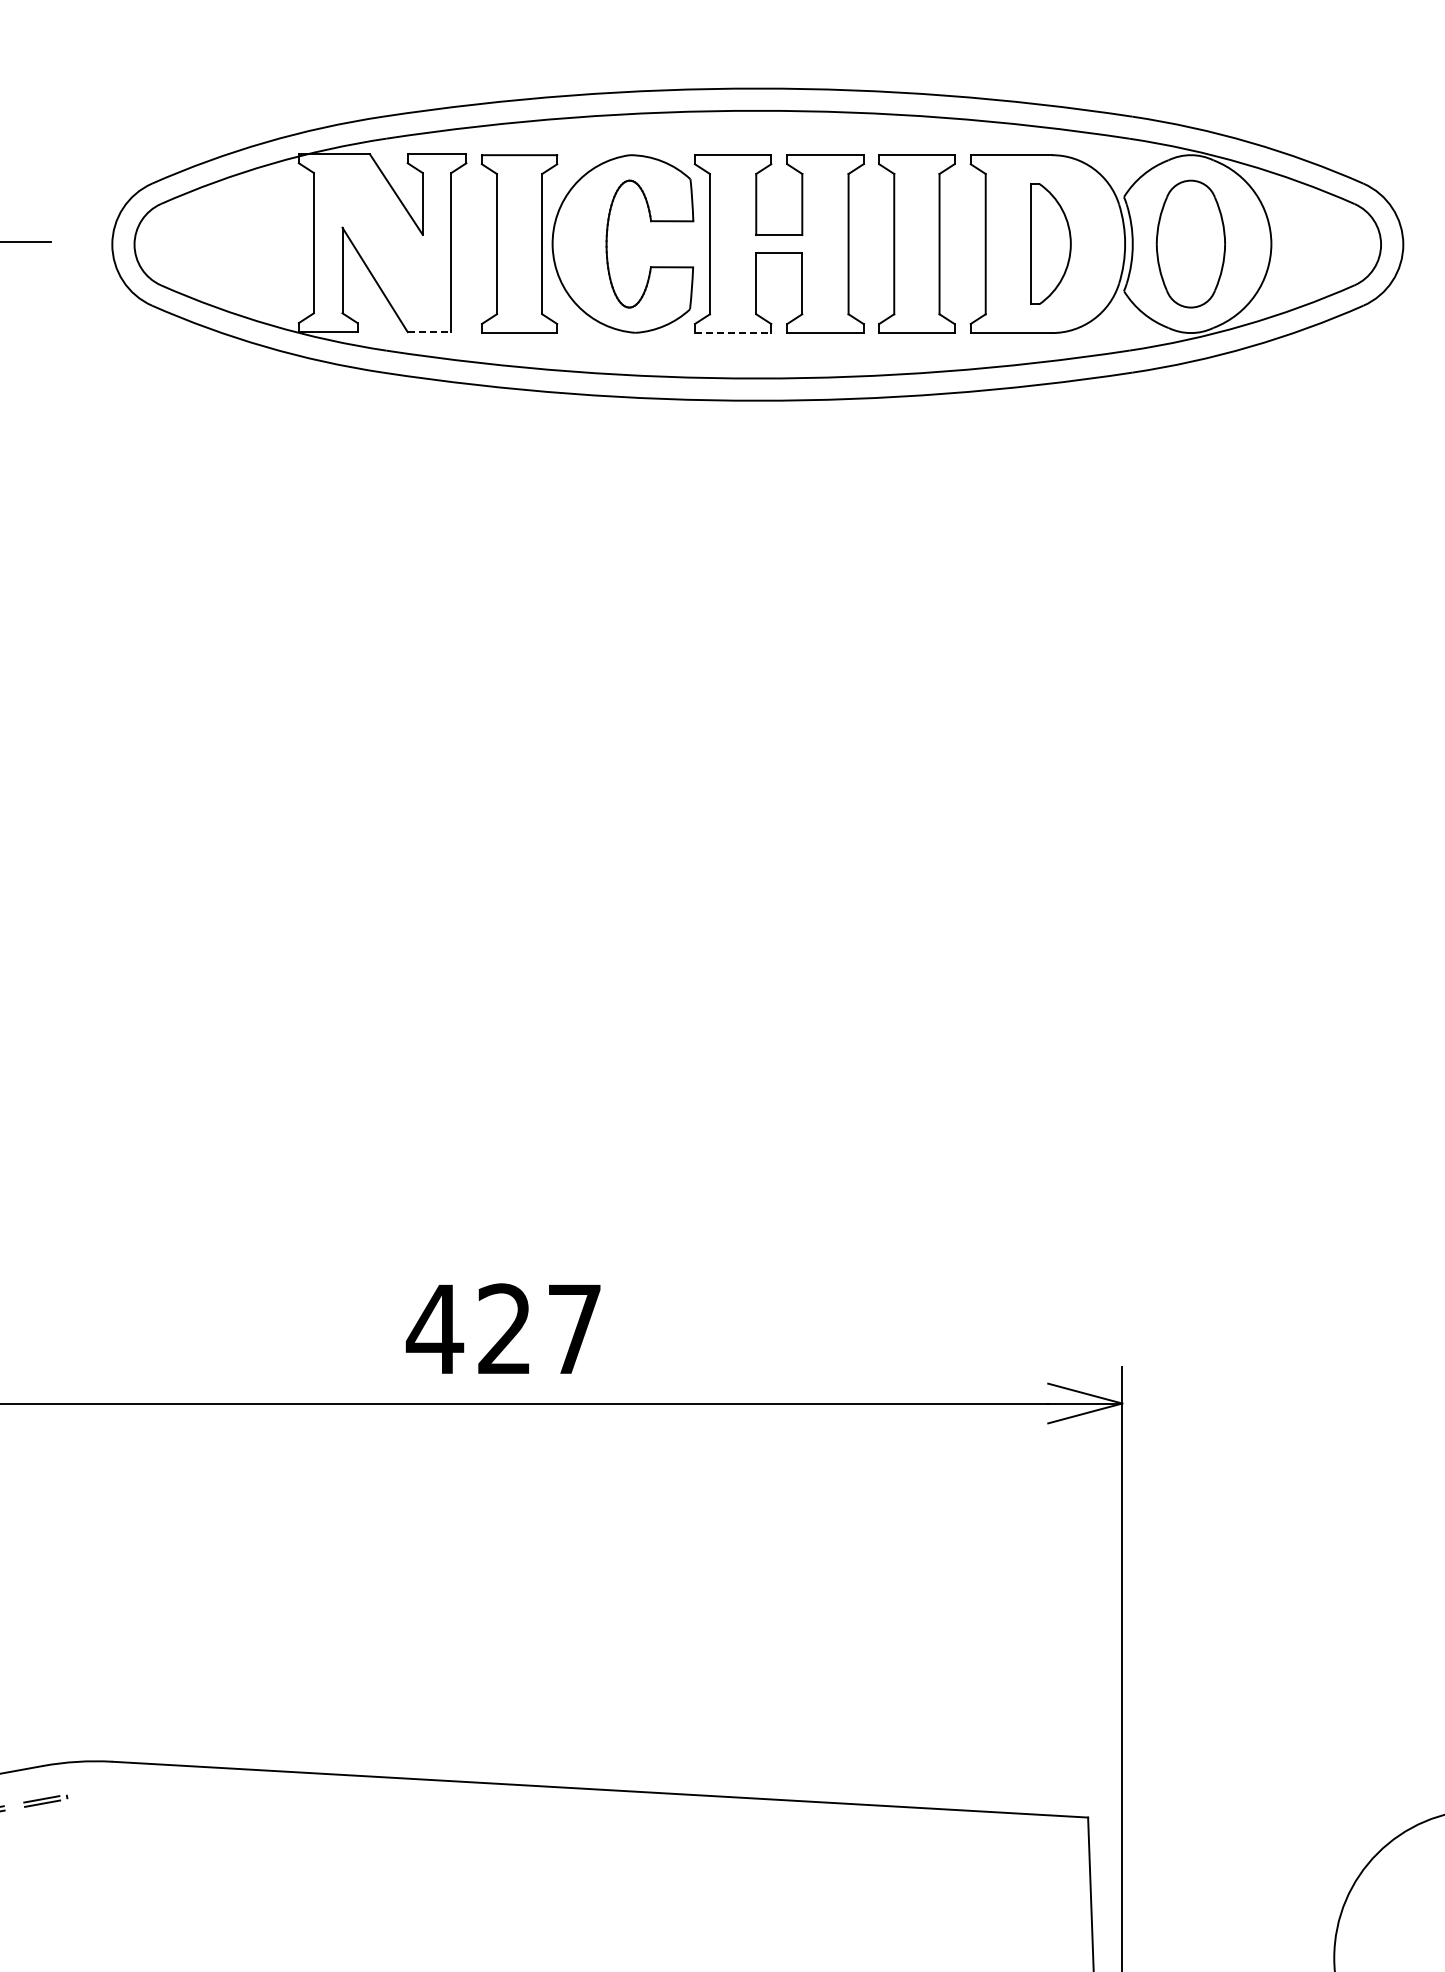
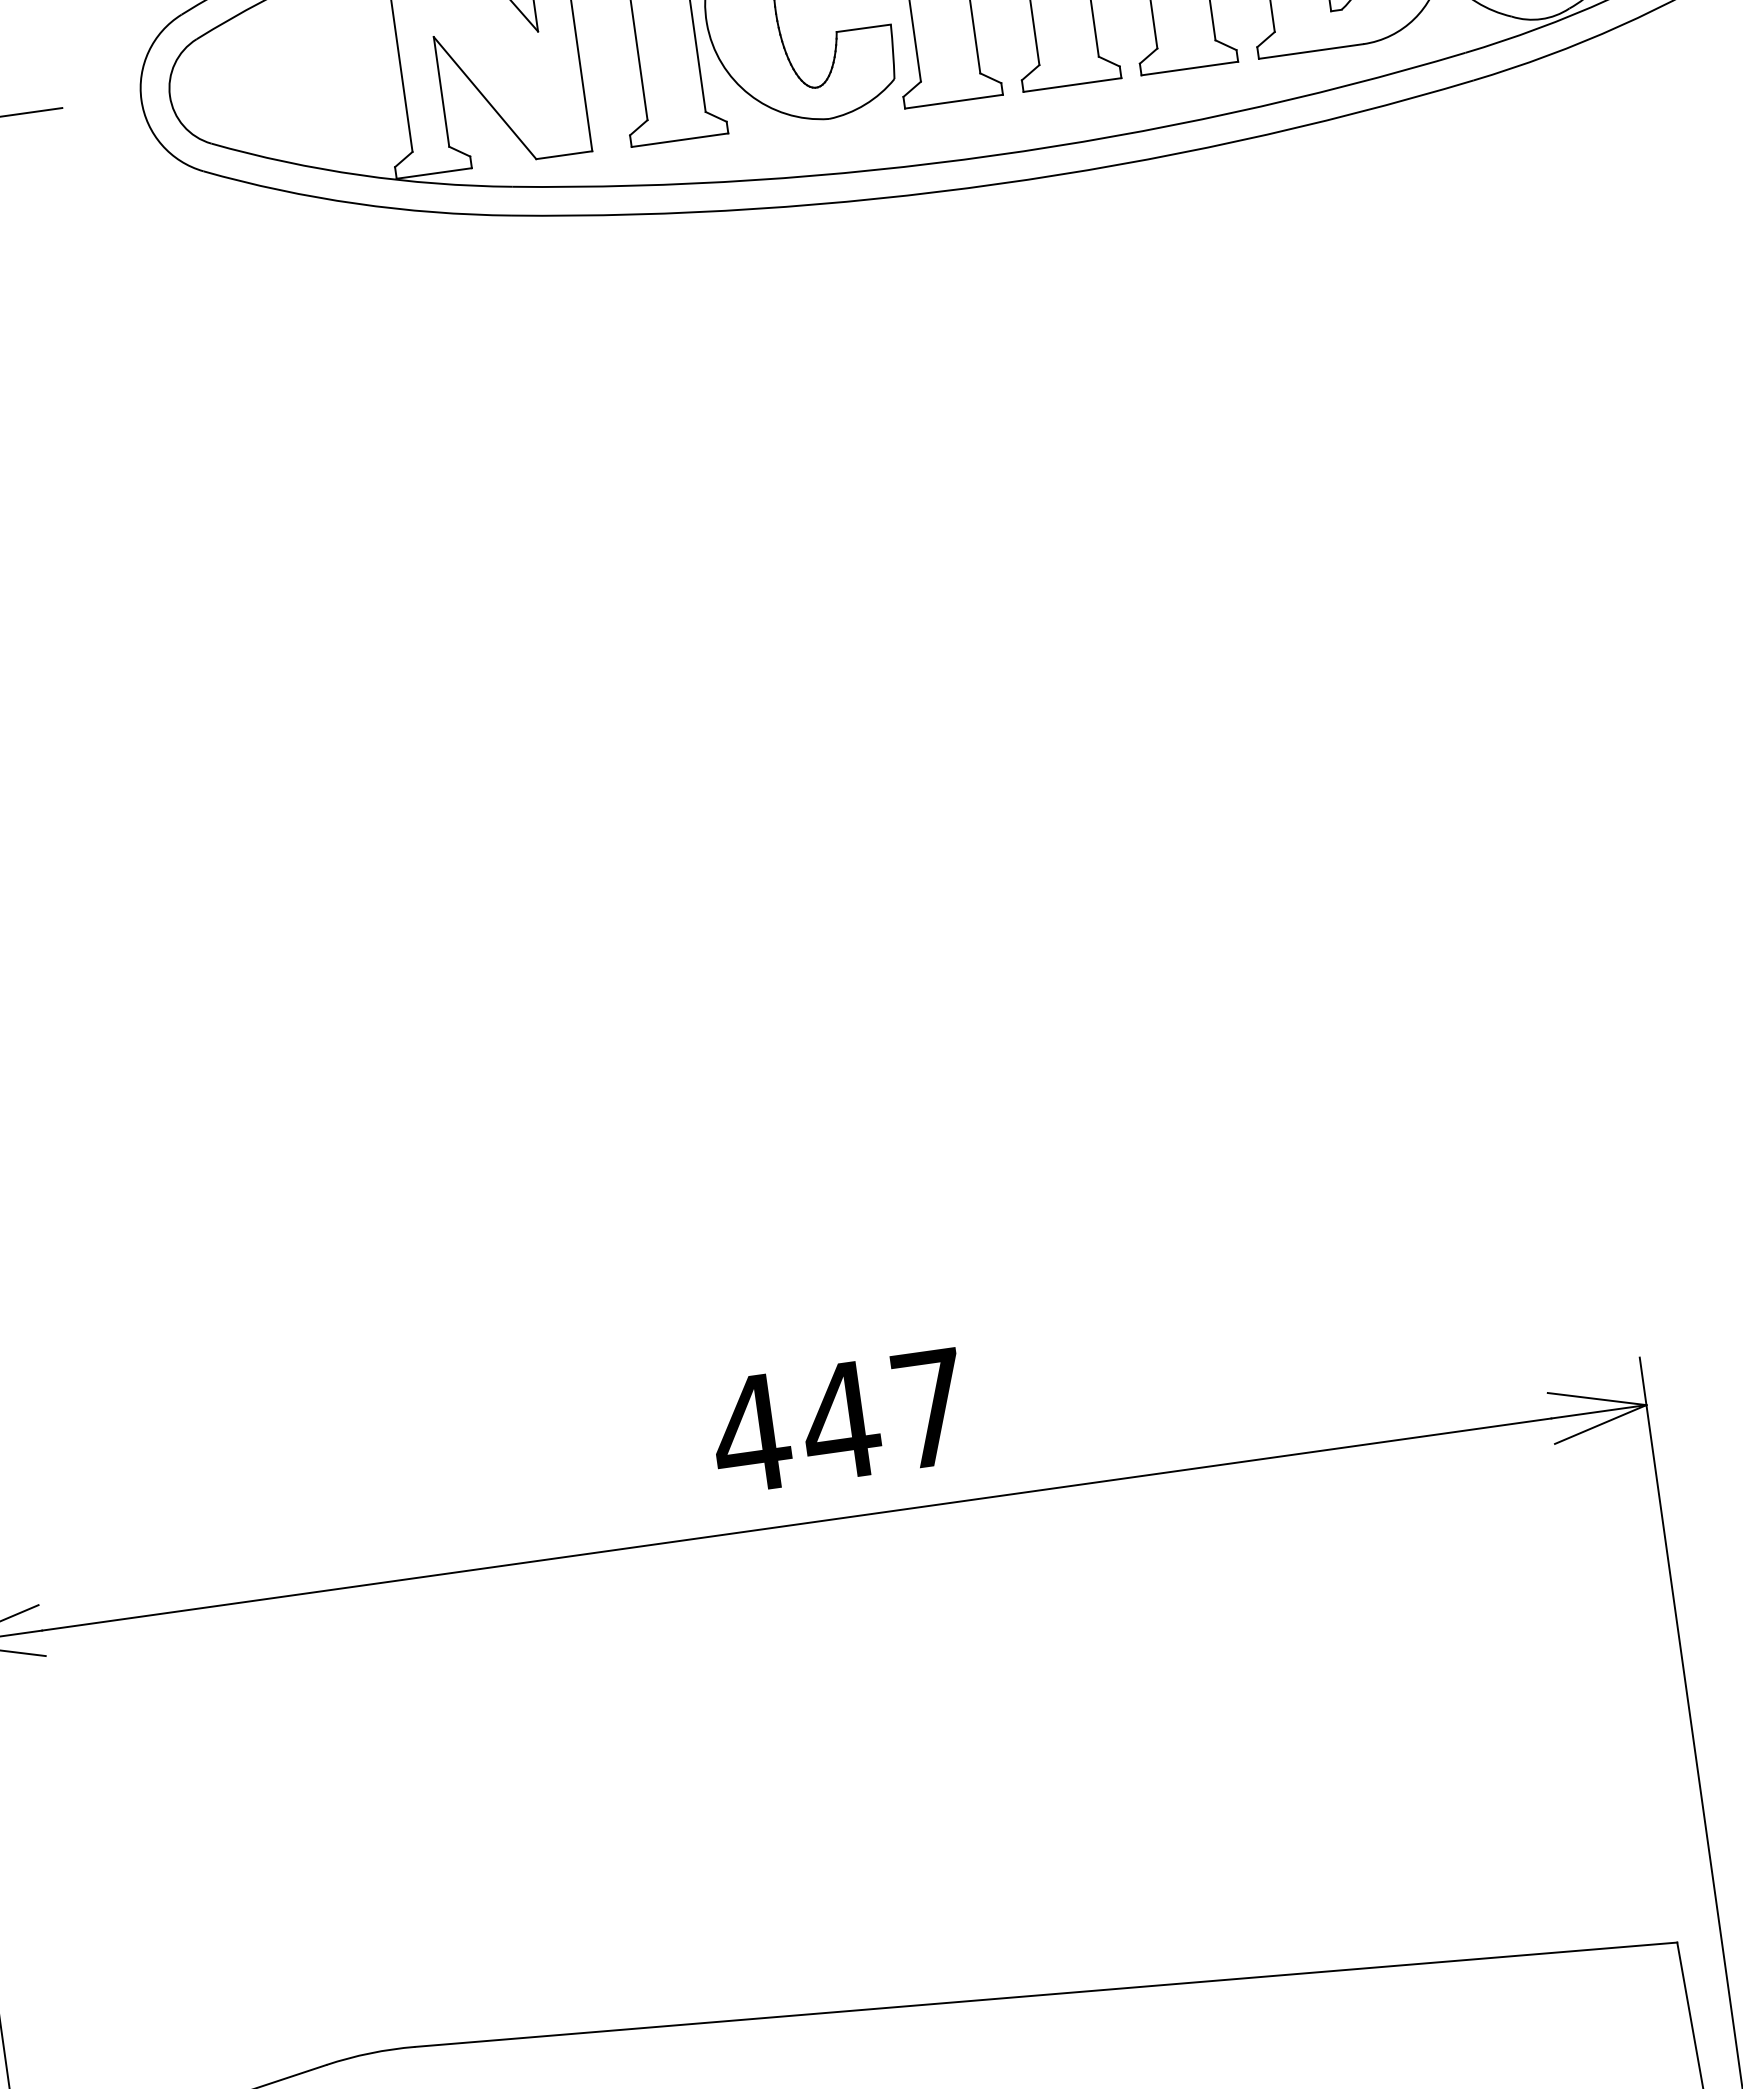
line: (429, 332) -> (564, 155), dashed -> solid
line: (733, 333) -> (954, 102), dashed -> solid
text: (504, 1328) -> (840, 1420), 427 -> 447

